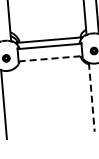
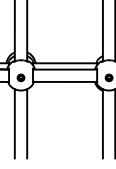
line: (50, 58) -> (65, 81), dashed -> solid
line: (91, 97) -> (102, 123), dashed -> solid
line: (16, 103) -> (27, 123), added

